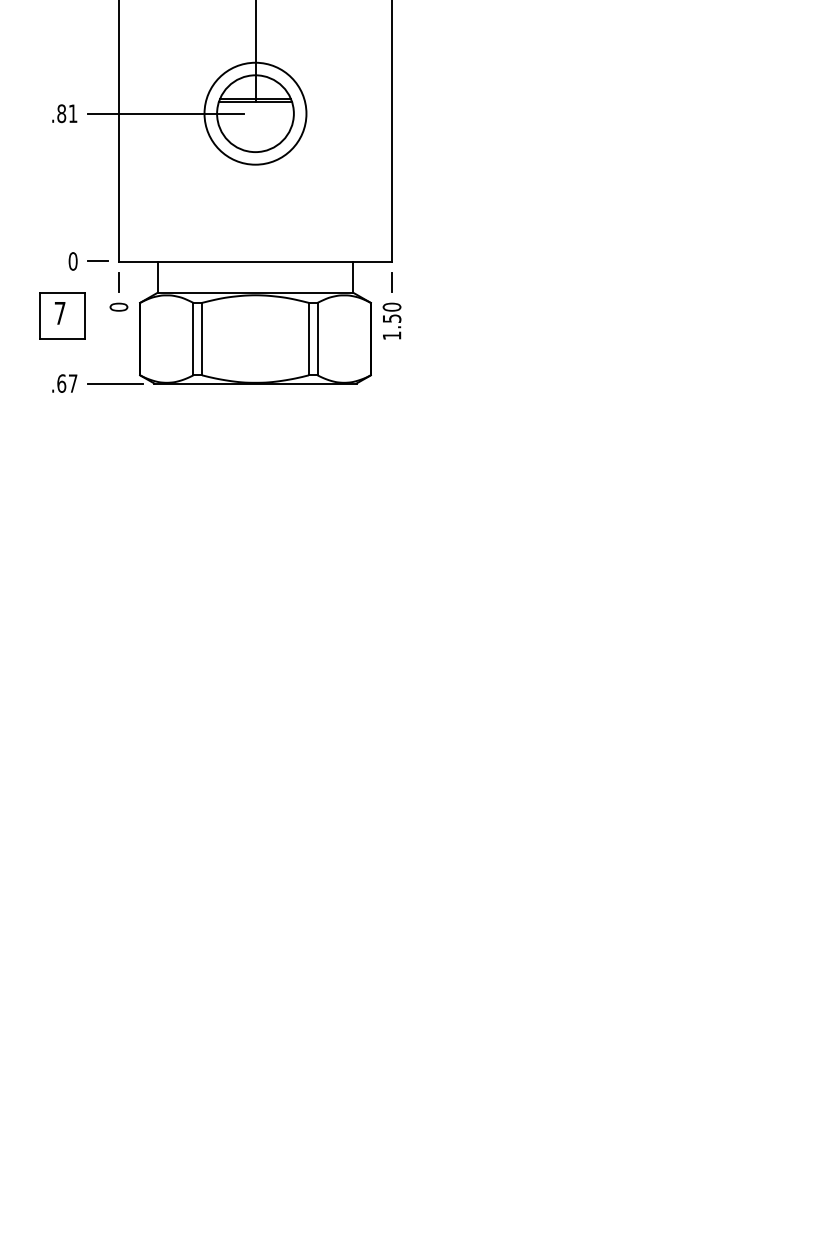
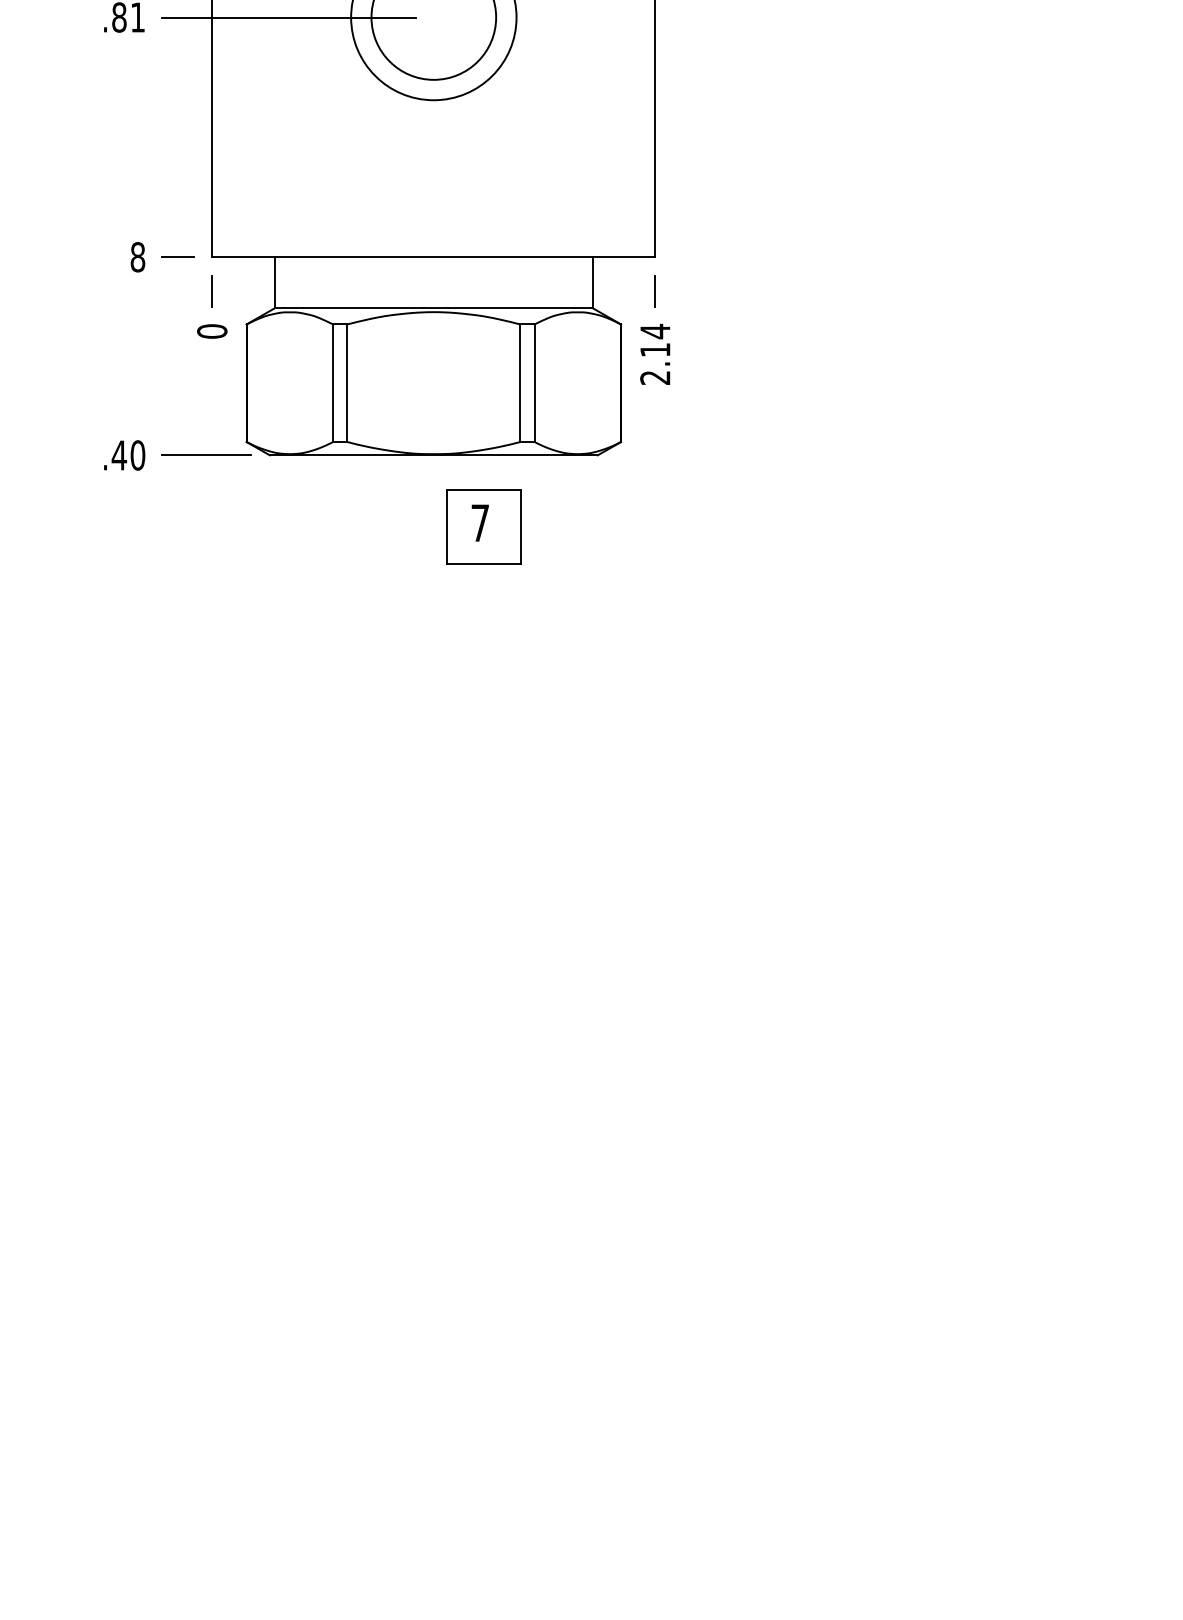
text: (72, 261) -> (136, 257), 0 -> 8
part: (62, 315) -> (484, 526), moved
text: (391, 321) -> (654, 354), 1.50 -> 2.14
text: (67, 383) -> (128, 455), .67 -> .40

